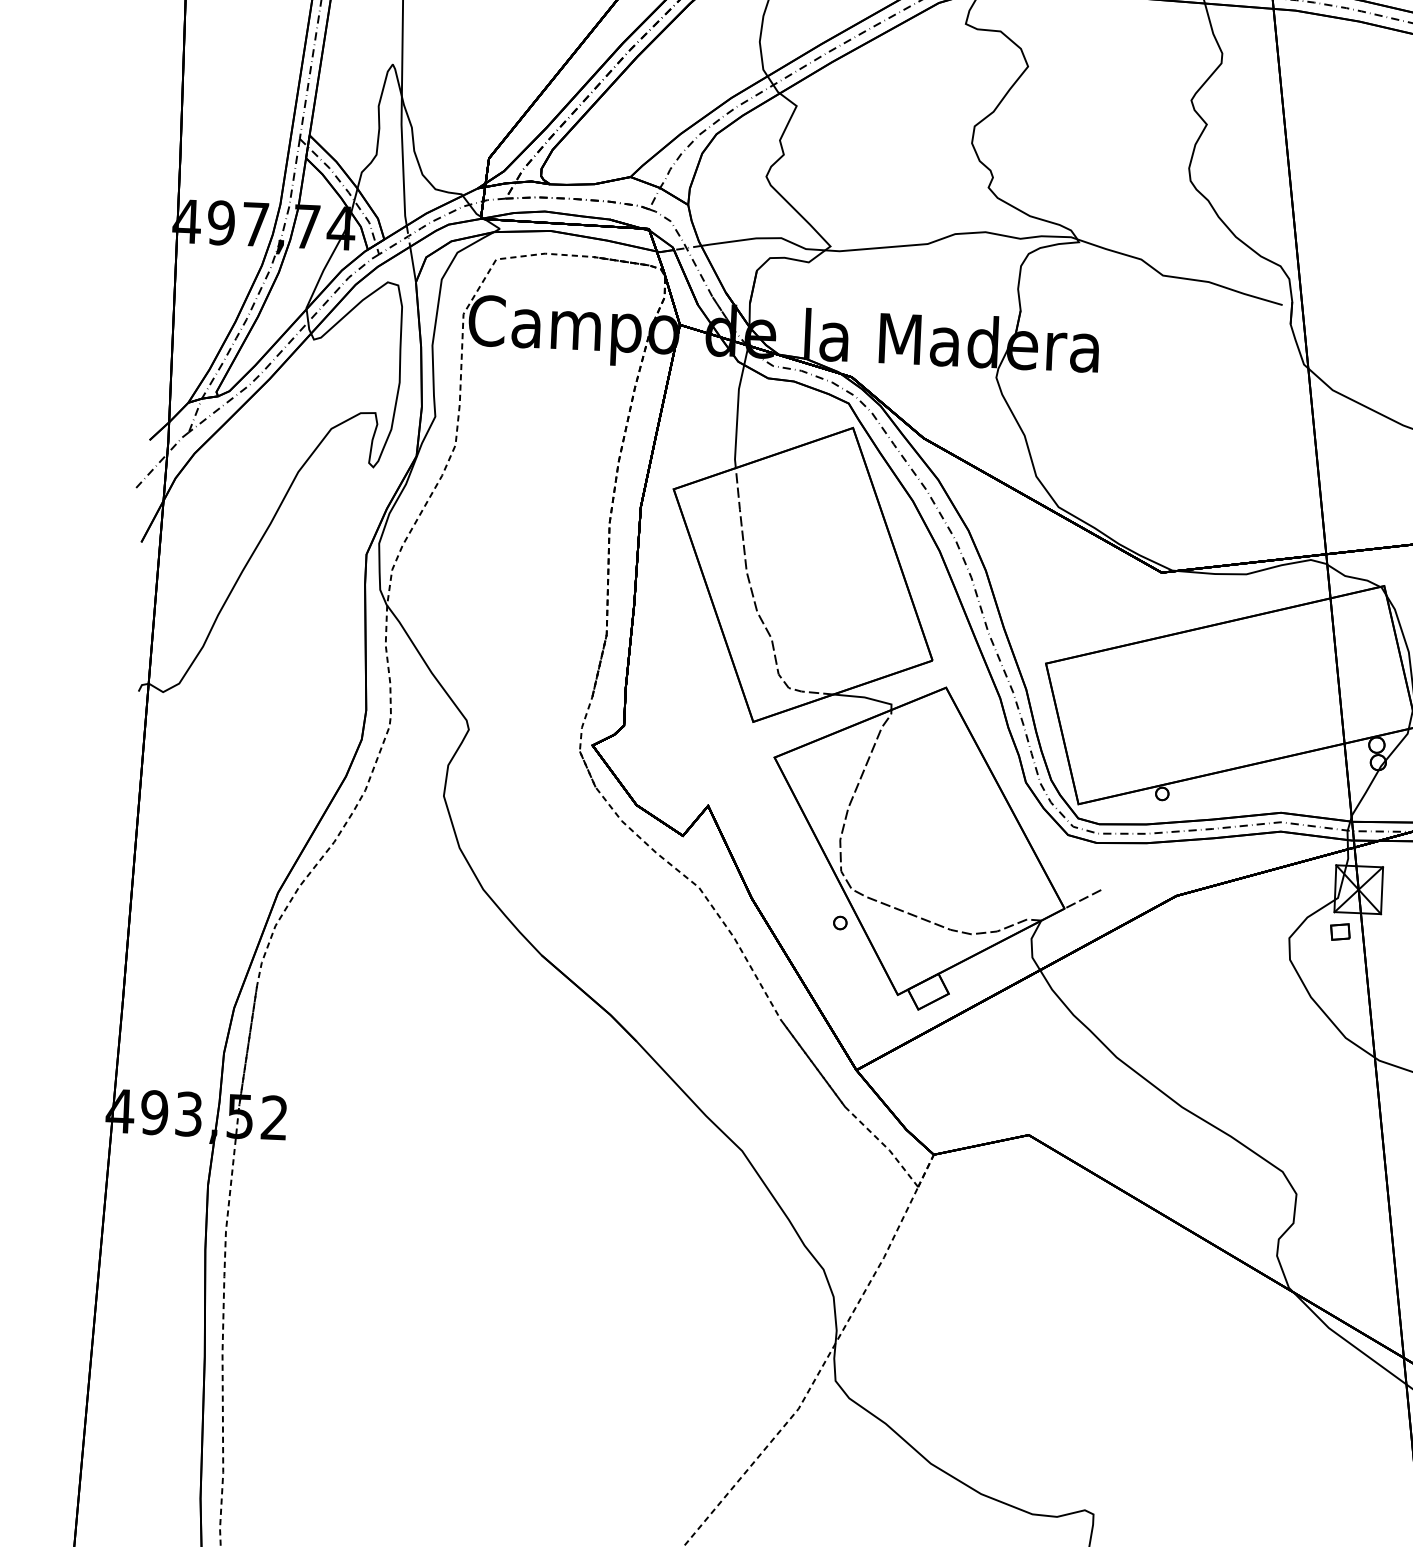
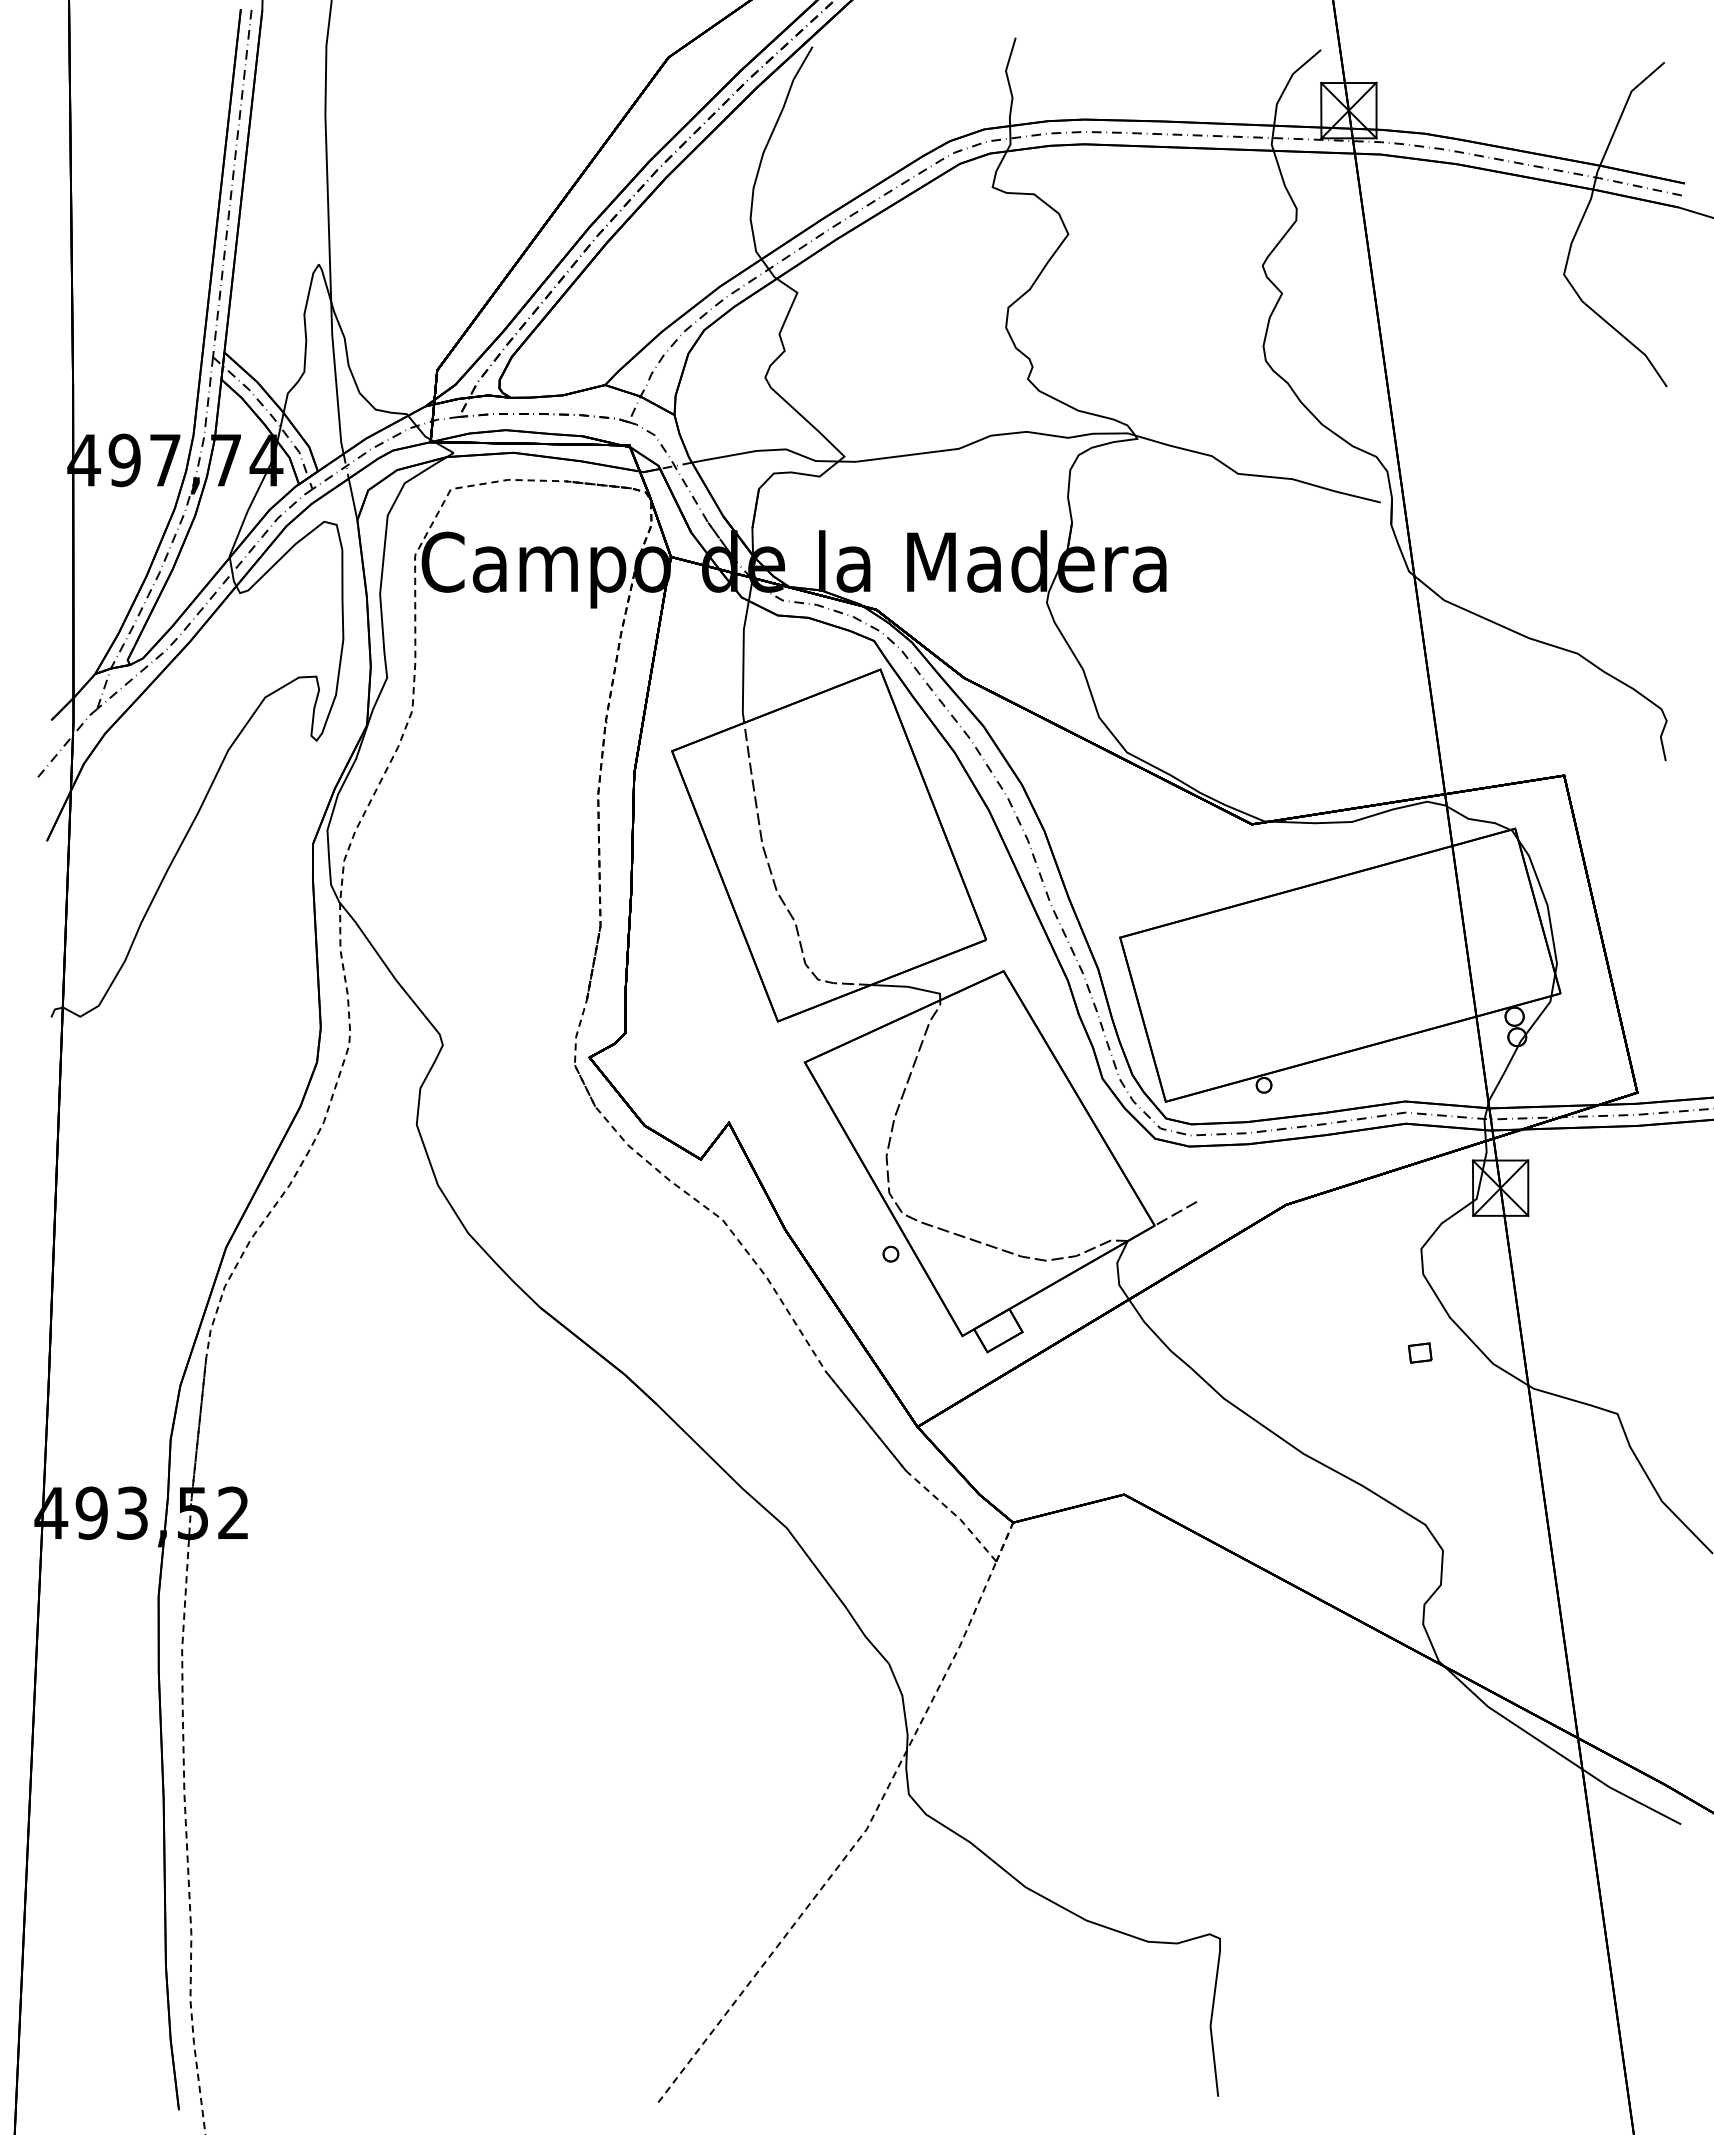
part: (1339, 931) -> (1419, 1352), moved

